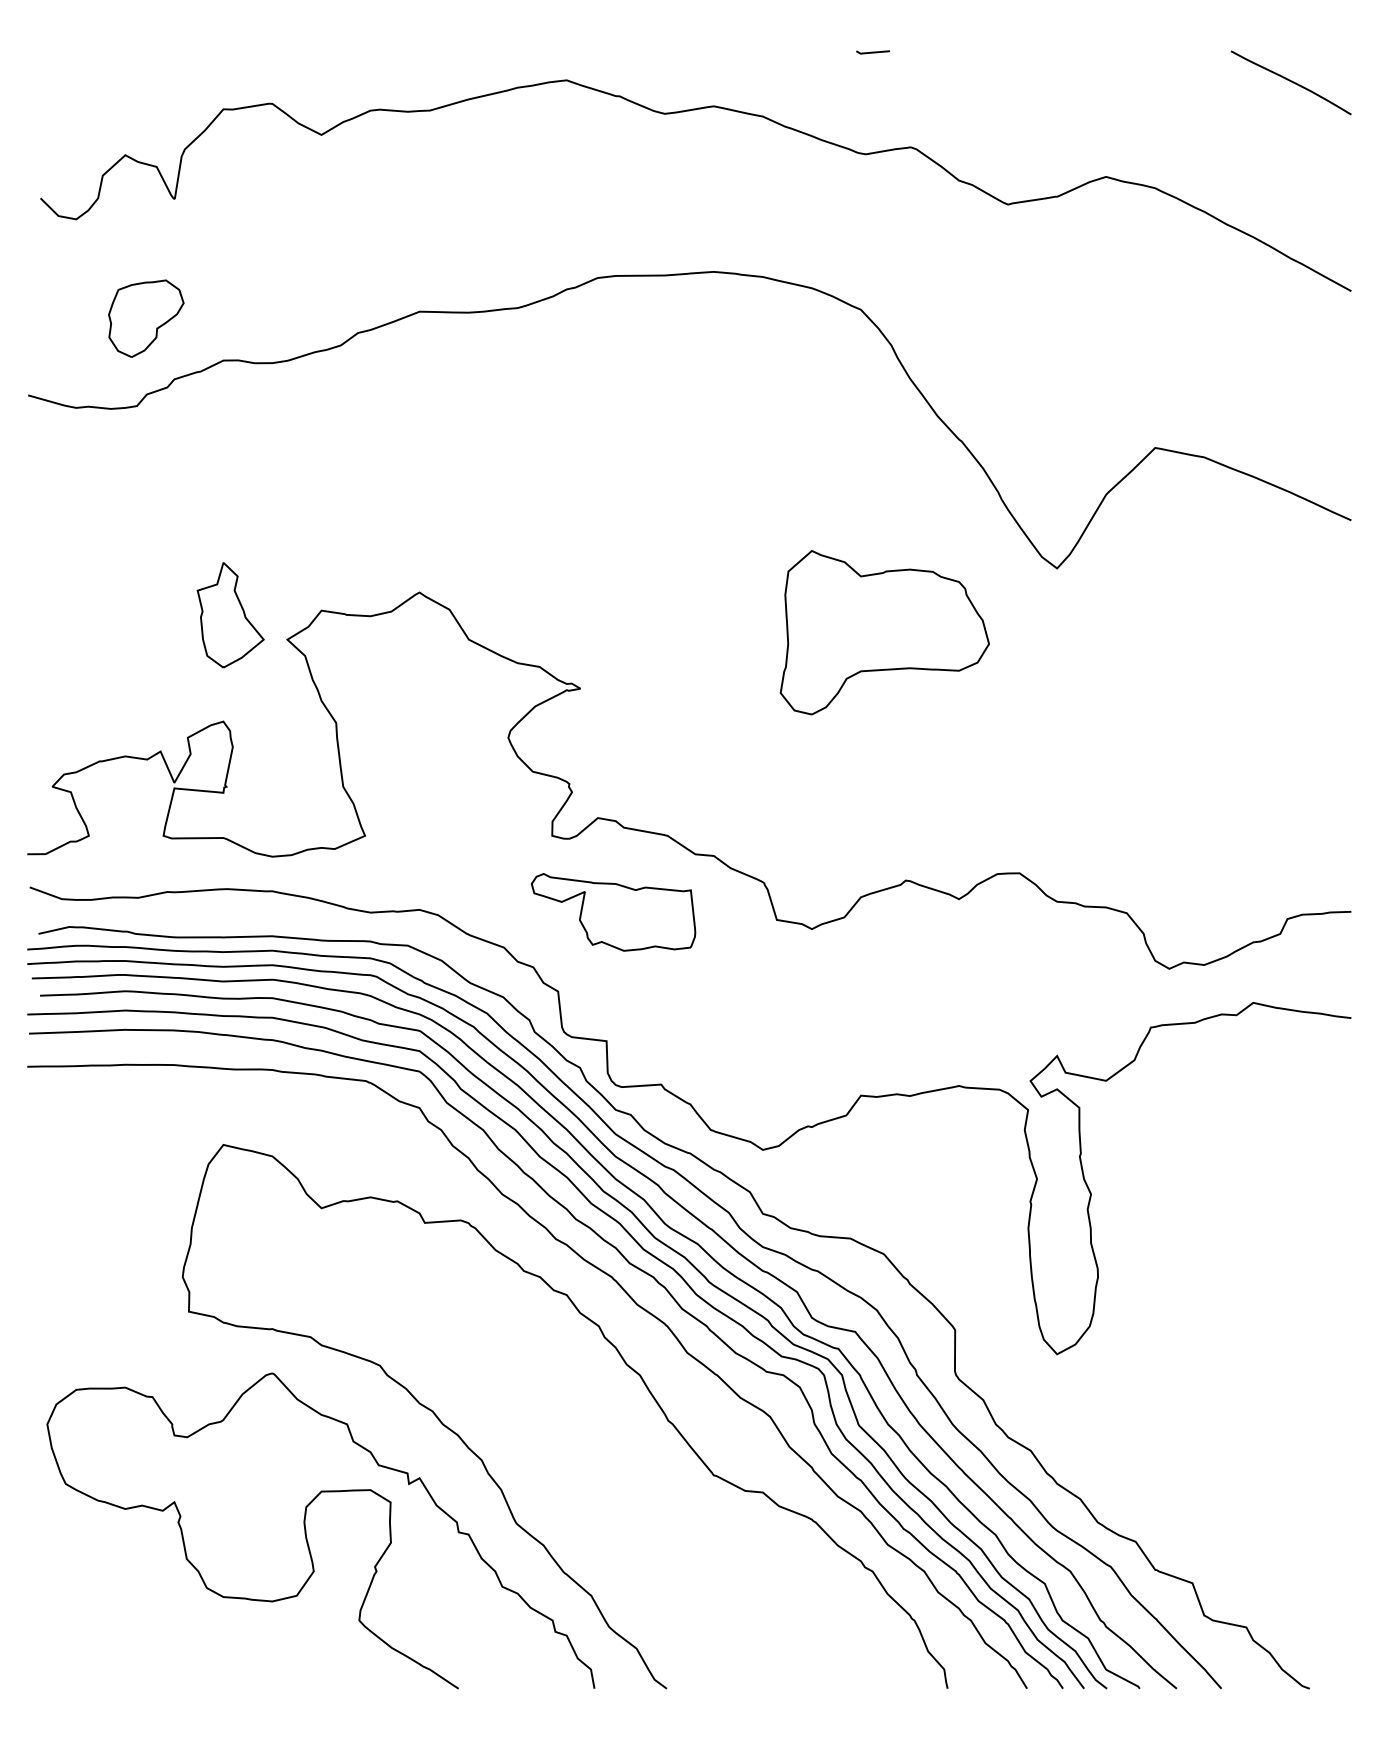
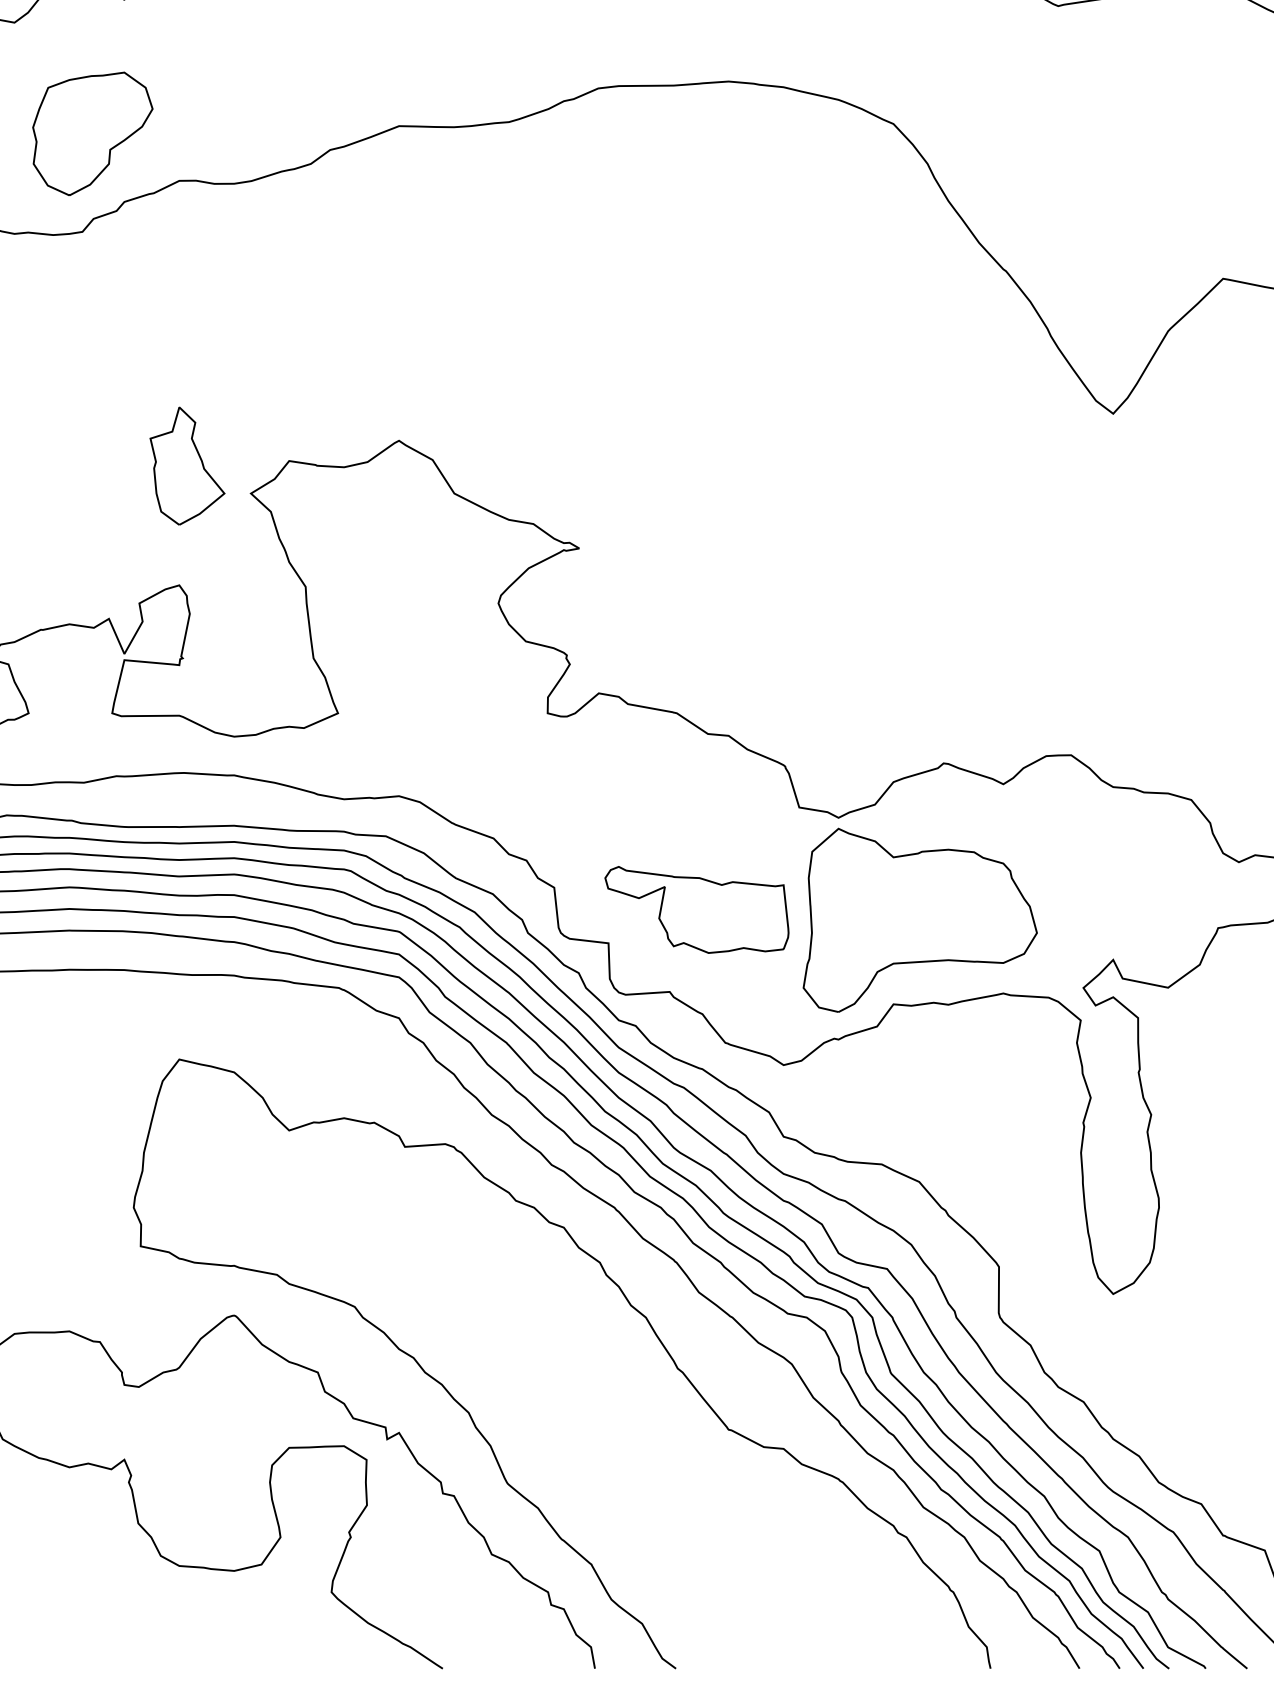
part: (146, 318) -> (93, 133), size x1.43
part: (884, 632) -> (919, 920), moved
part: (613, 912) -> (696, 910), moved

